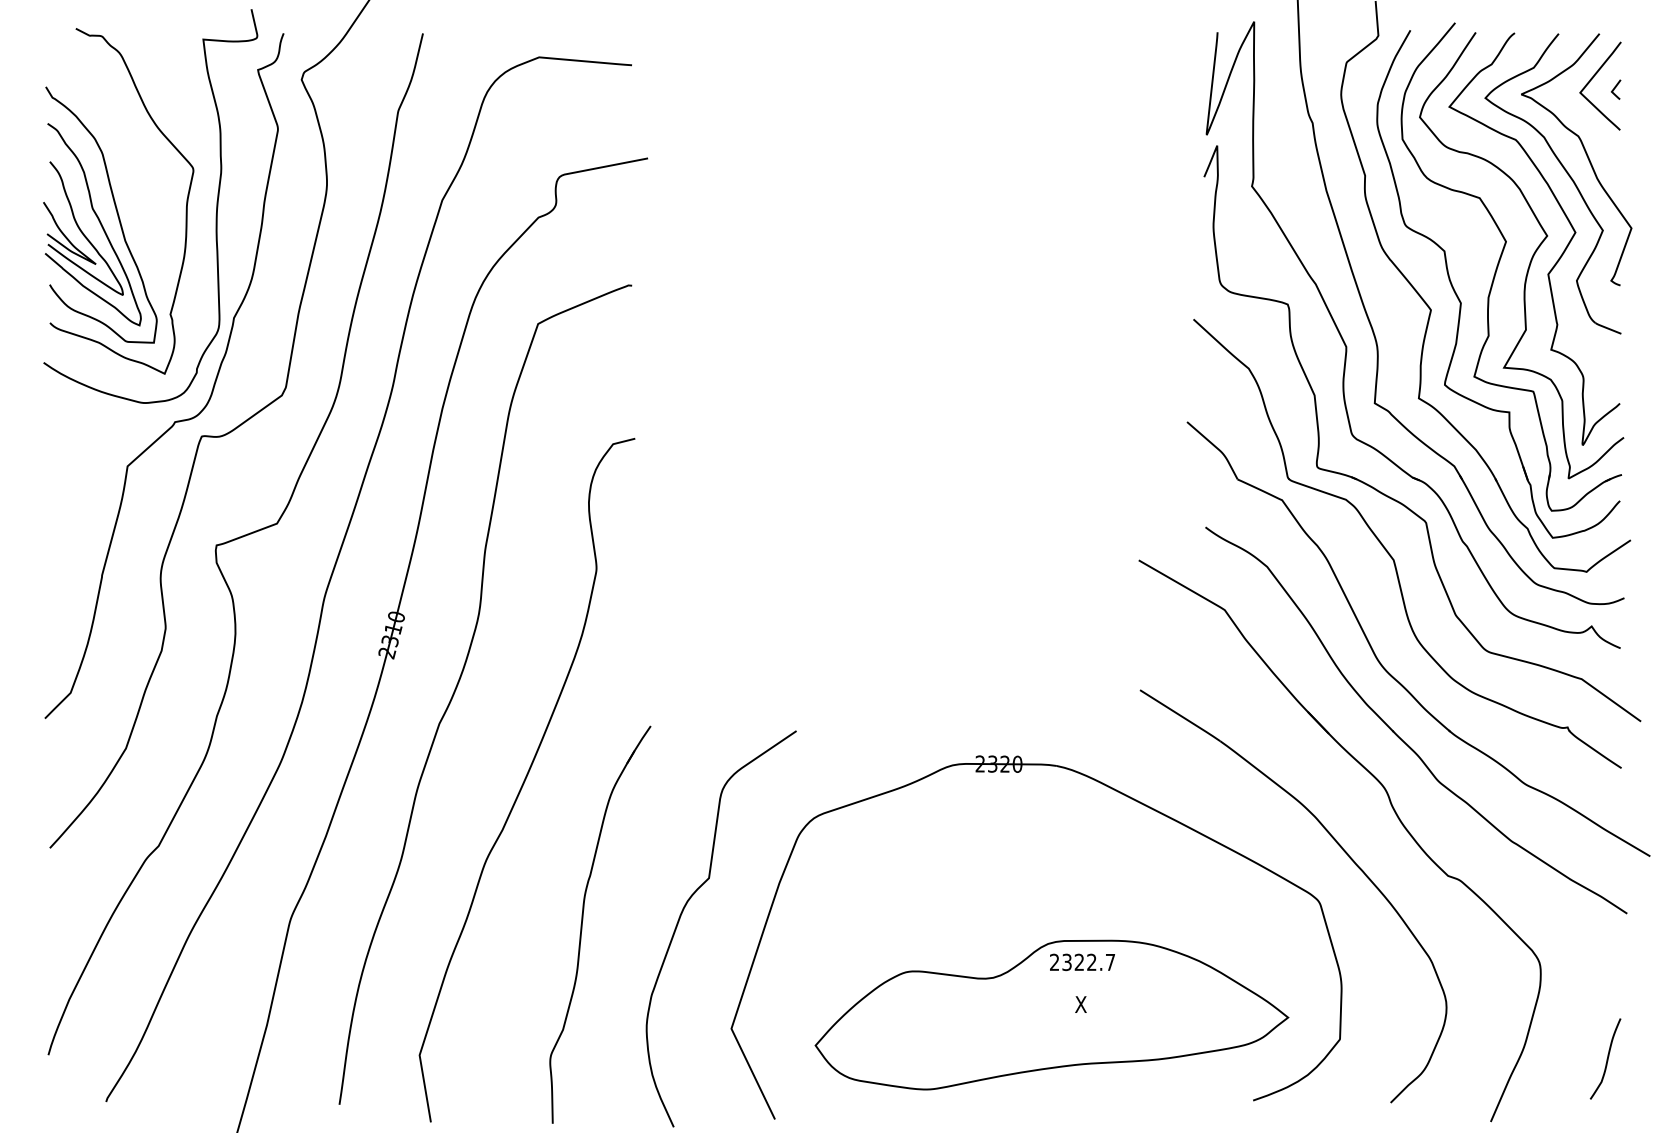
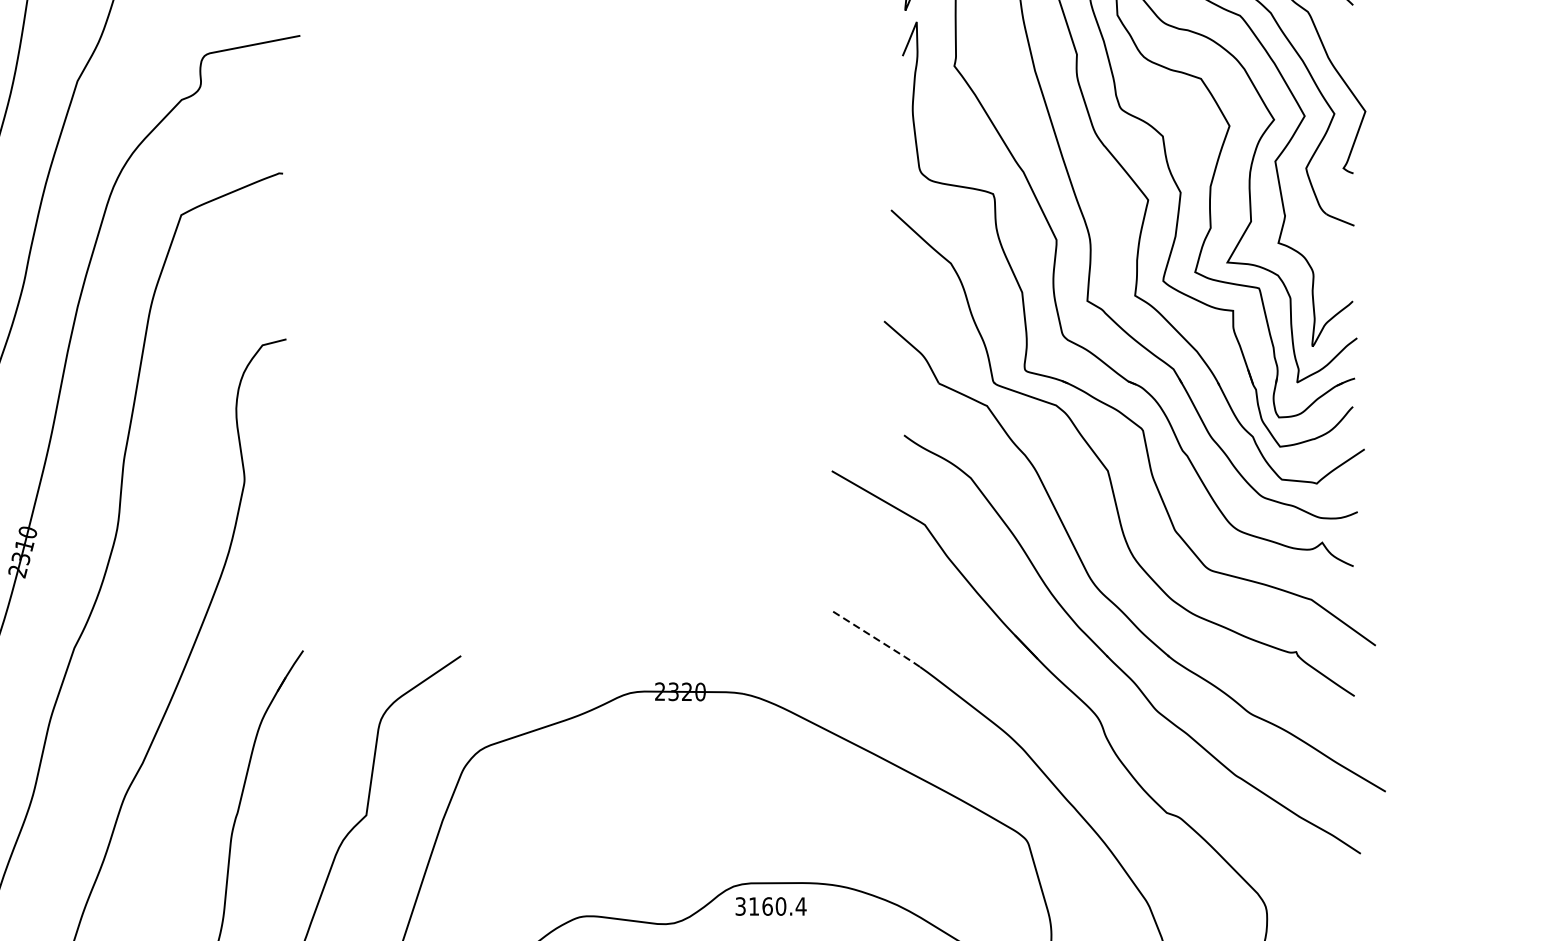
line: (1181, 716) -> (878, 640), solid -> dashed
text: (1082, 962) -> (770, 906), 2322.7 -> 3160.4

